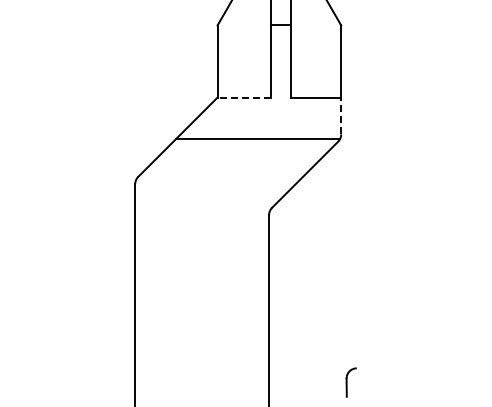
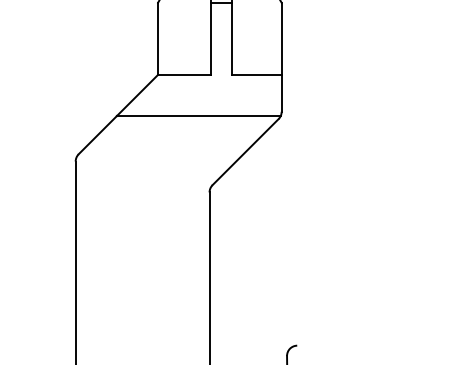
line: (244, 97) -> (184, 74), dashed -> solid
line: (341, 115) -> (281, 92), dashed -> solid

